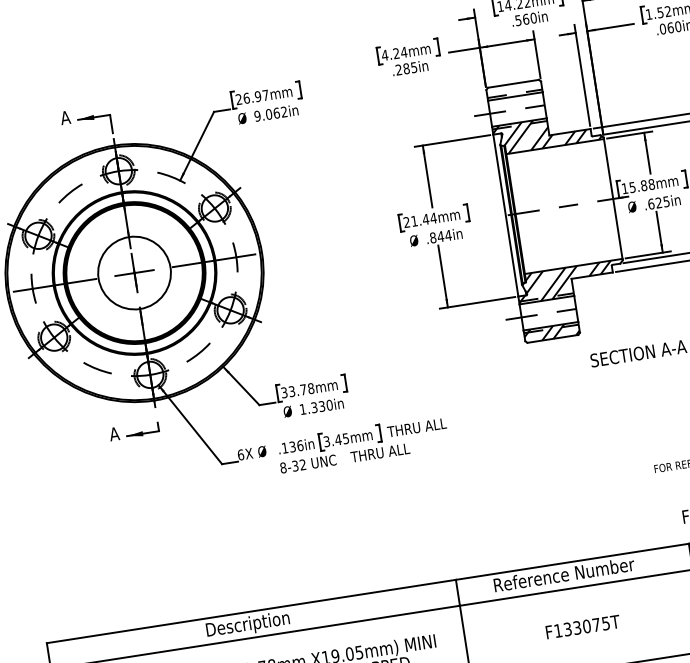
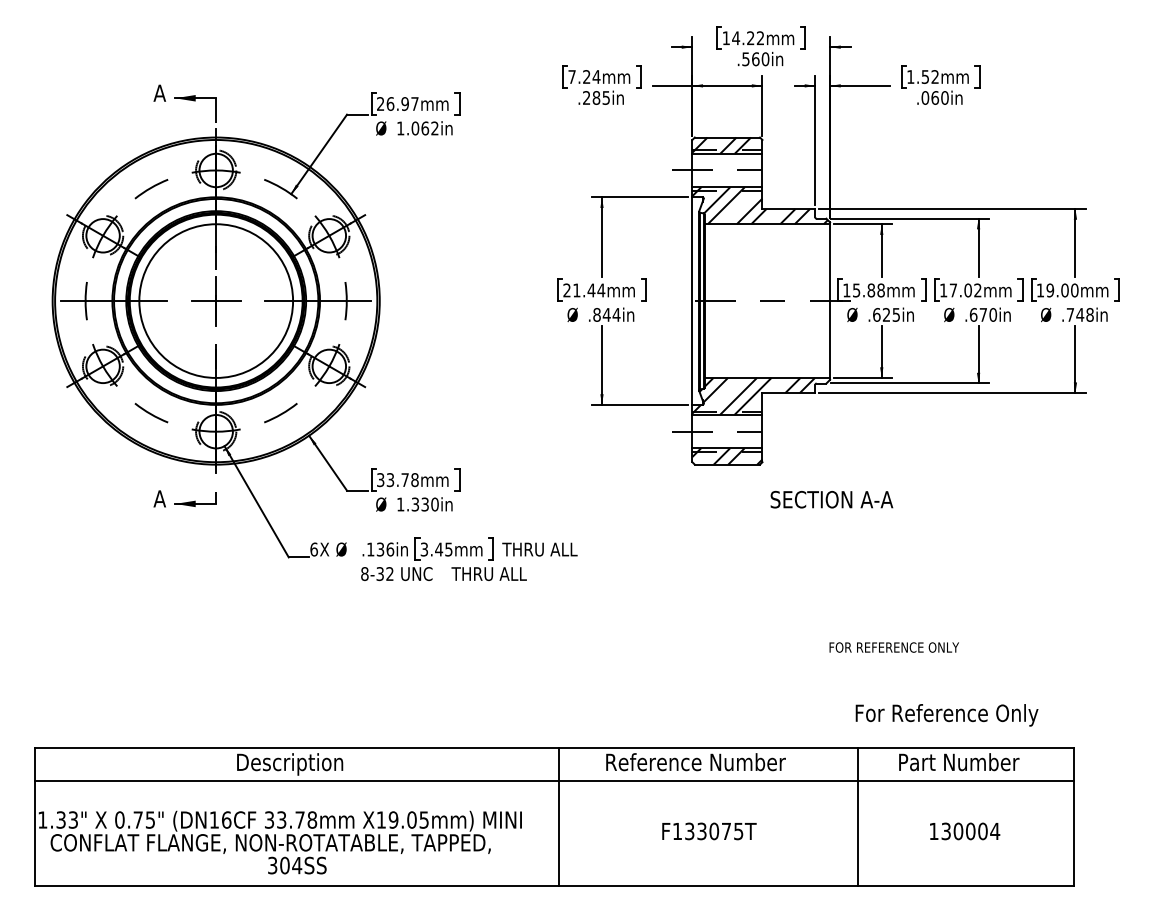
text: (385, 54) -> (572, 76), 4.24mm -> 7.24mm
hatch: (509, 90) -> (721, 145), added
text: (257, 116) -> (400, 128), 9.062in -> 1.062in
circle: (134, 272) -> (216, 300), size x1.67

